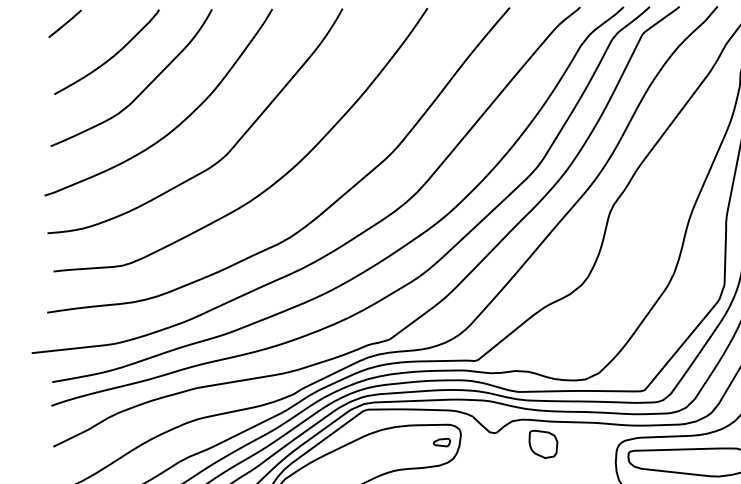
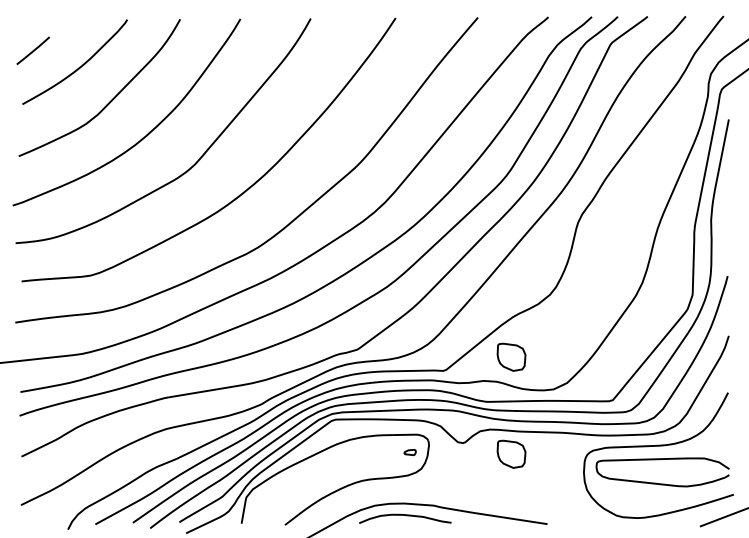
line: (64, 23) -> (32, 50), moved
part: (543, 346) -> (511, 356), added
part: (442, 442) -> (410, 452), size x0.7

